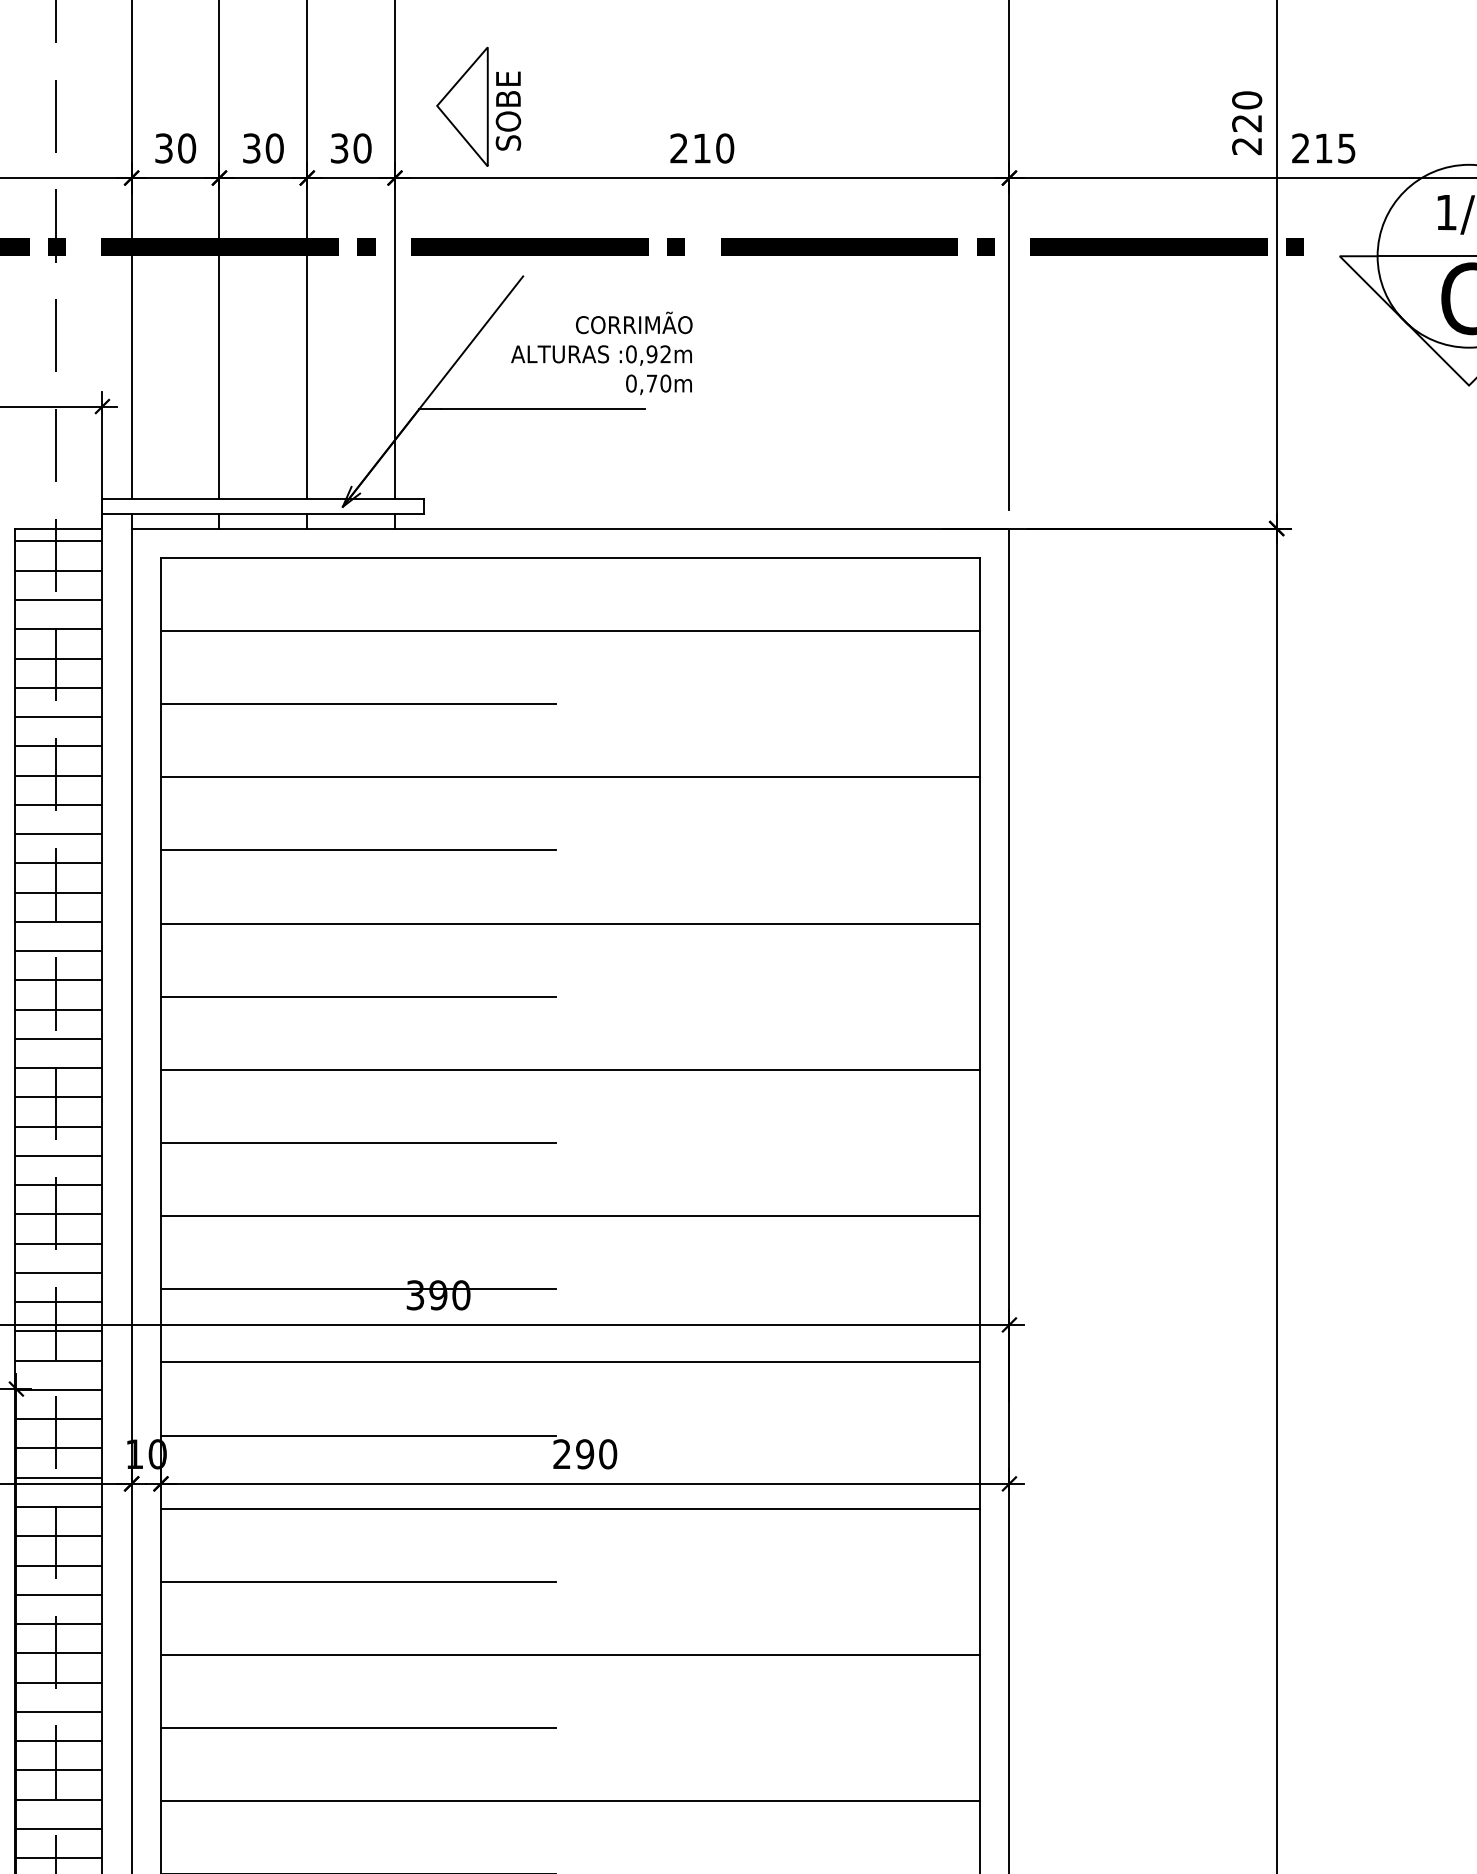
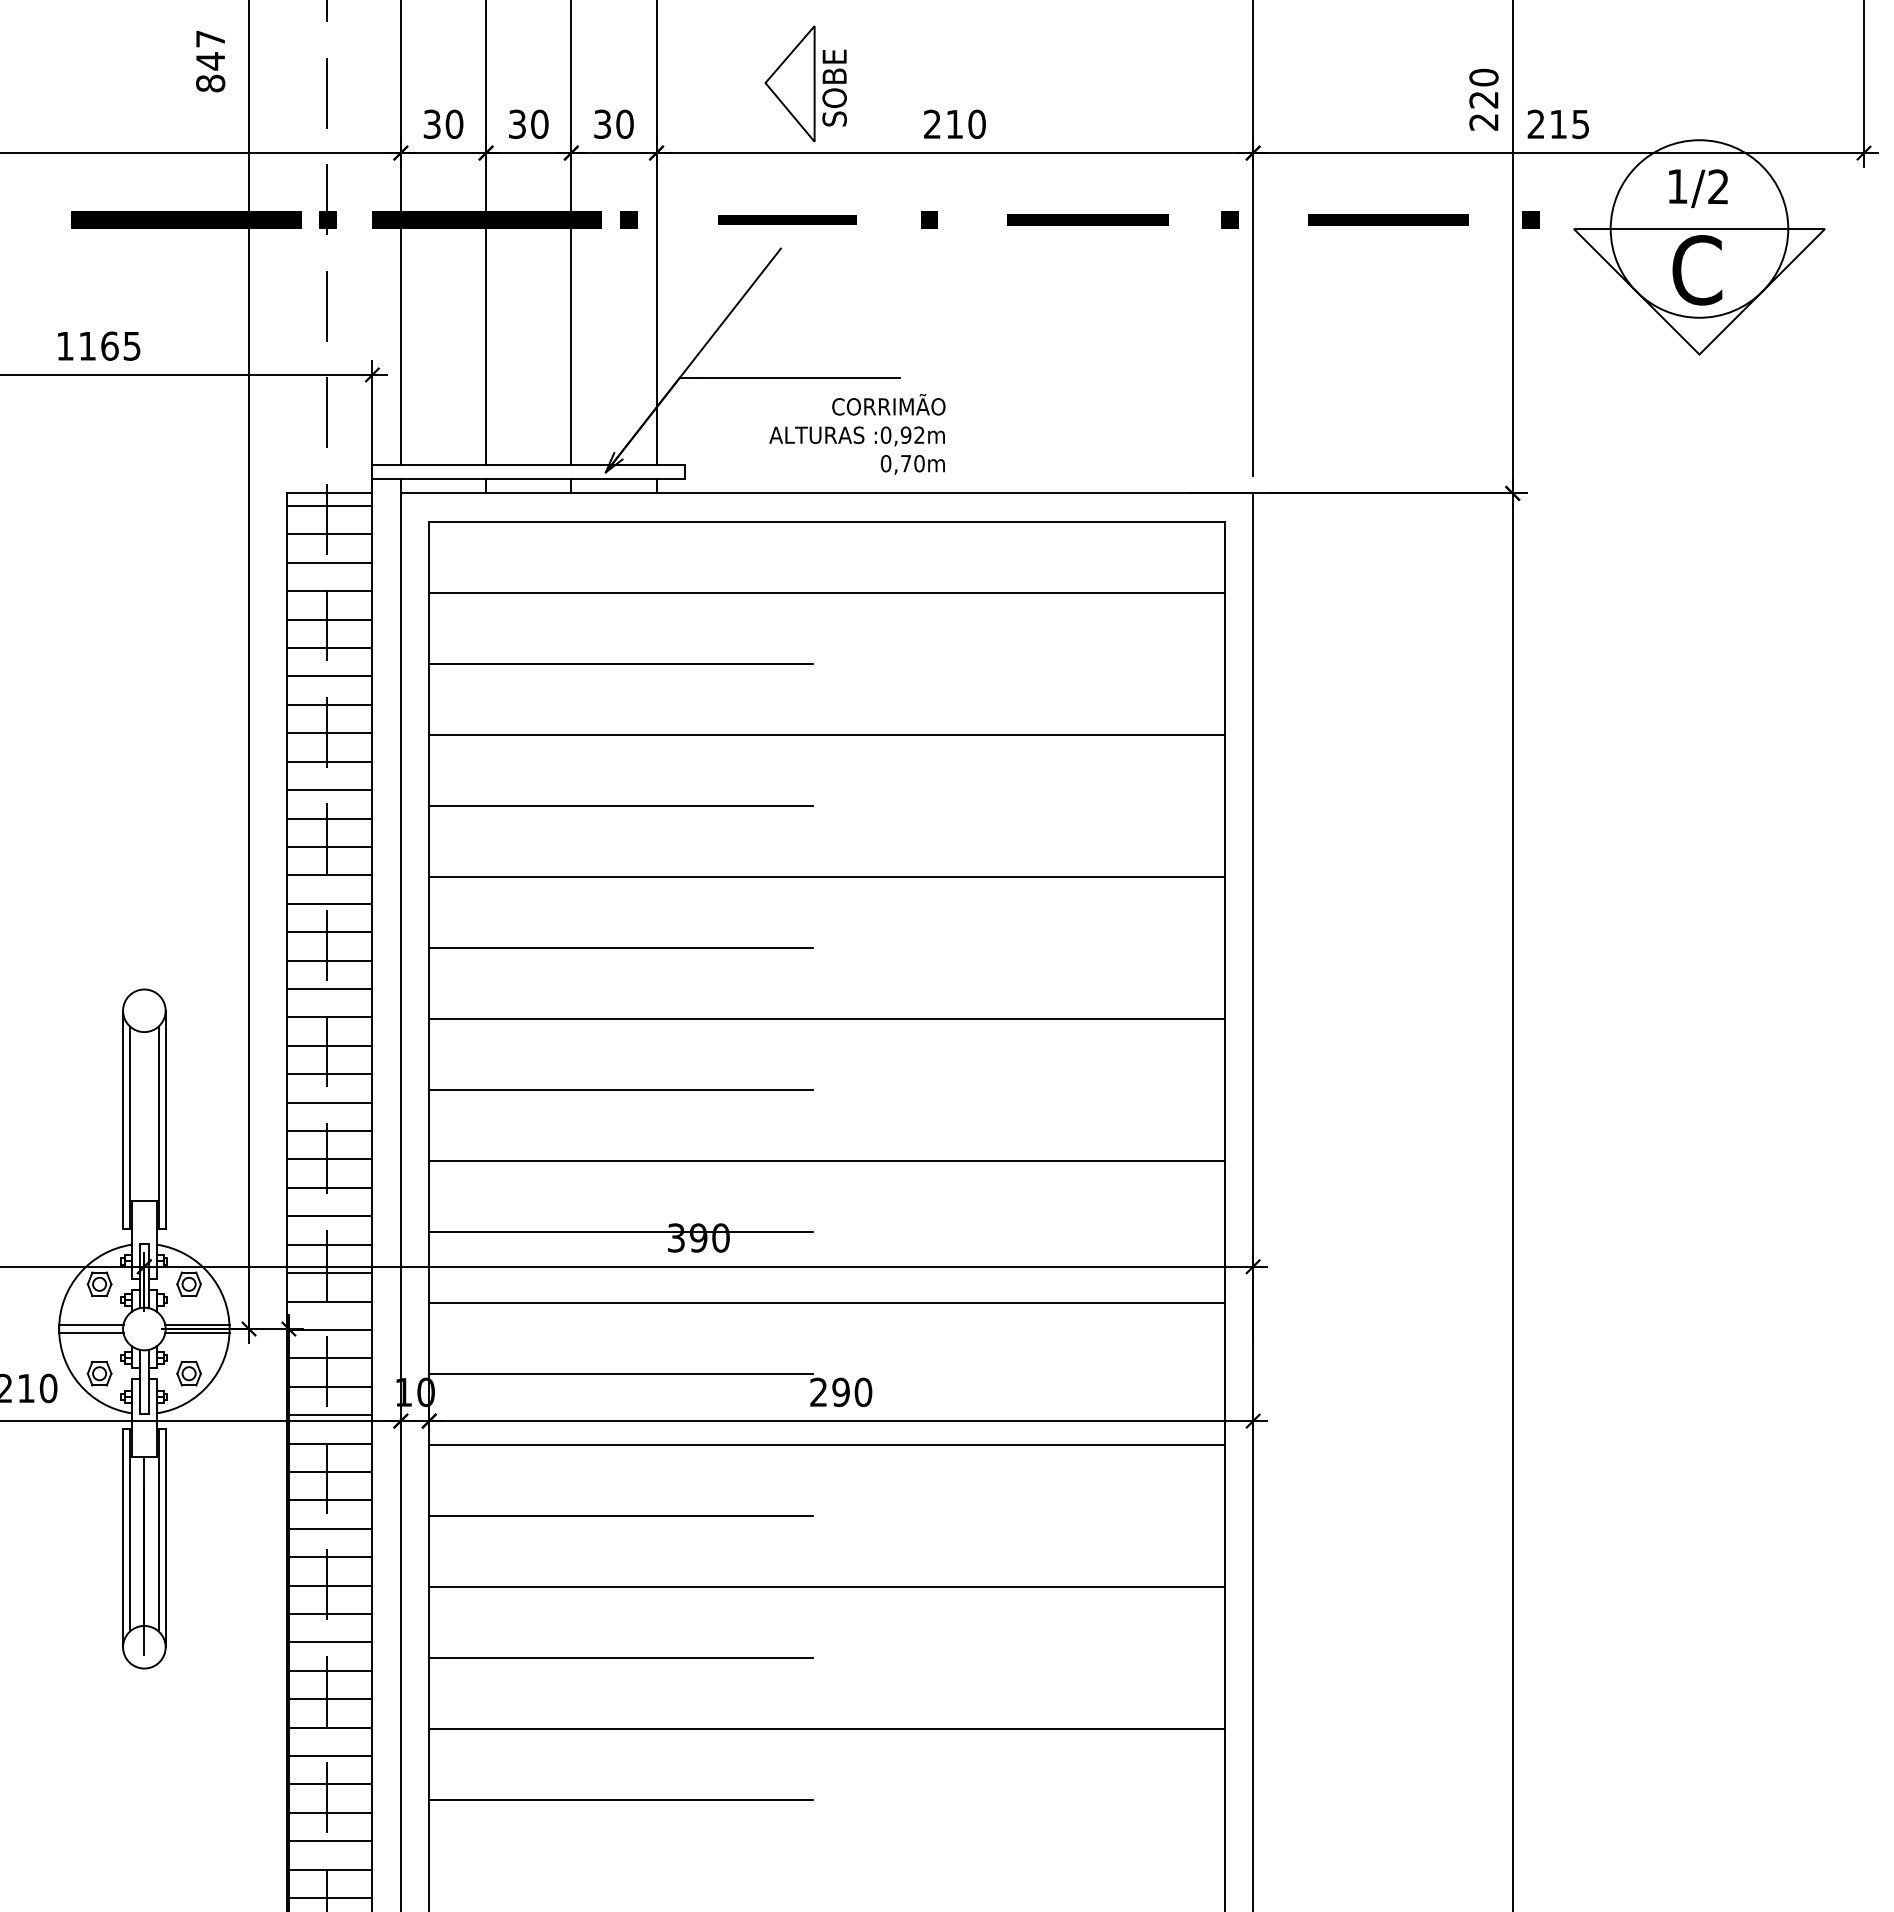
part: (478, 106) -> (805, 83), moved
part: (529, 246) -> (787, 219), size x0.6
part: (839, 246) -> (1088, 219), size x0.7
part: (1148, 246) -> (1388, 219), size x0.7
text: (601, 352) -> (857, 433), moved

